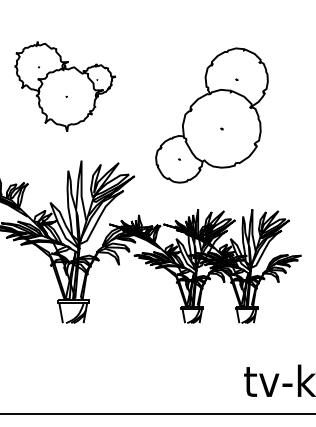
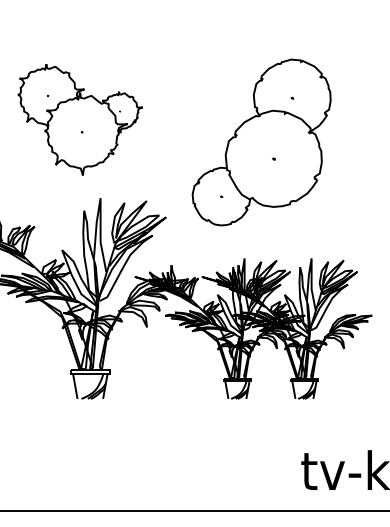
part: (64, 86) -> (79, 119), moved

